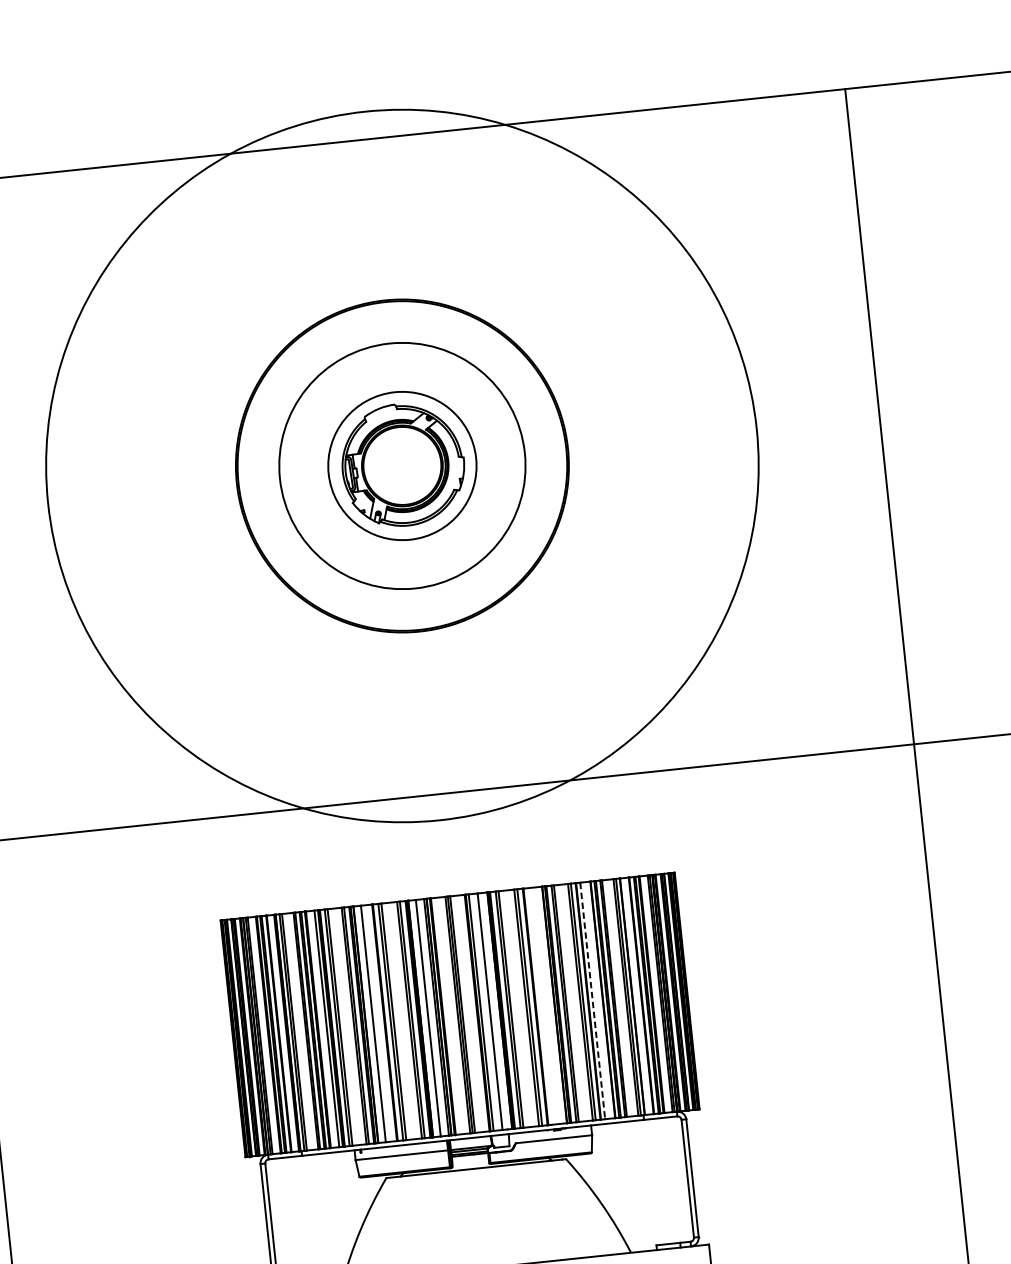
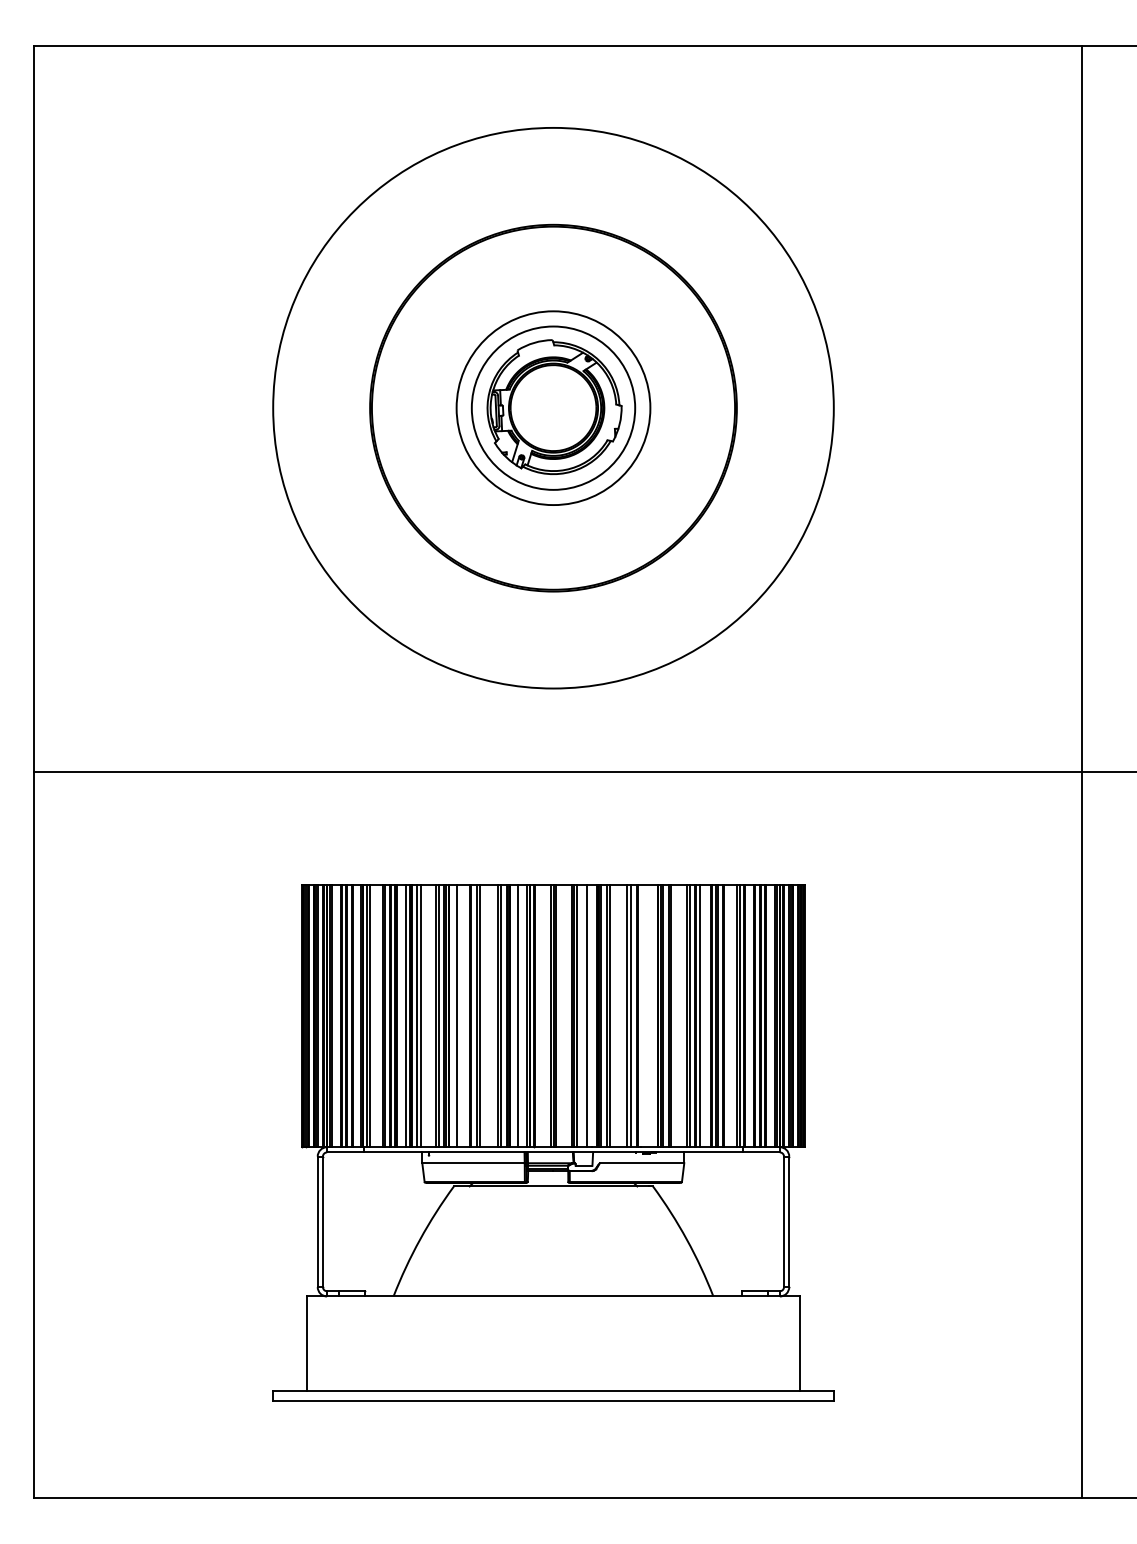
circle: (402, 465) -> (553, 407), size x0.71
circle: (402, 466) -> (553, 408), size x0.71
line: (592, 1001) -> (700, 1016), dashed -> solid

